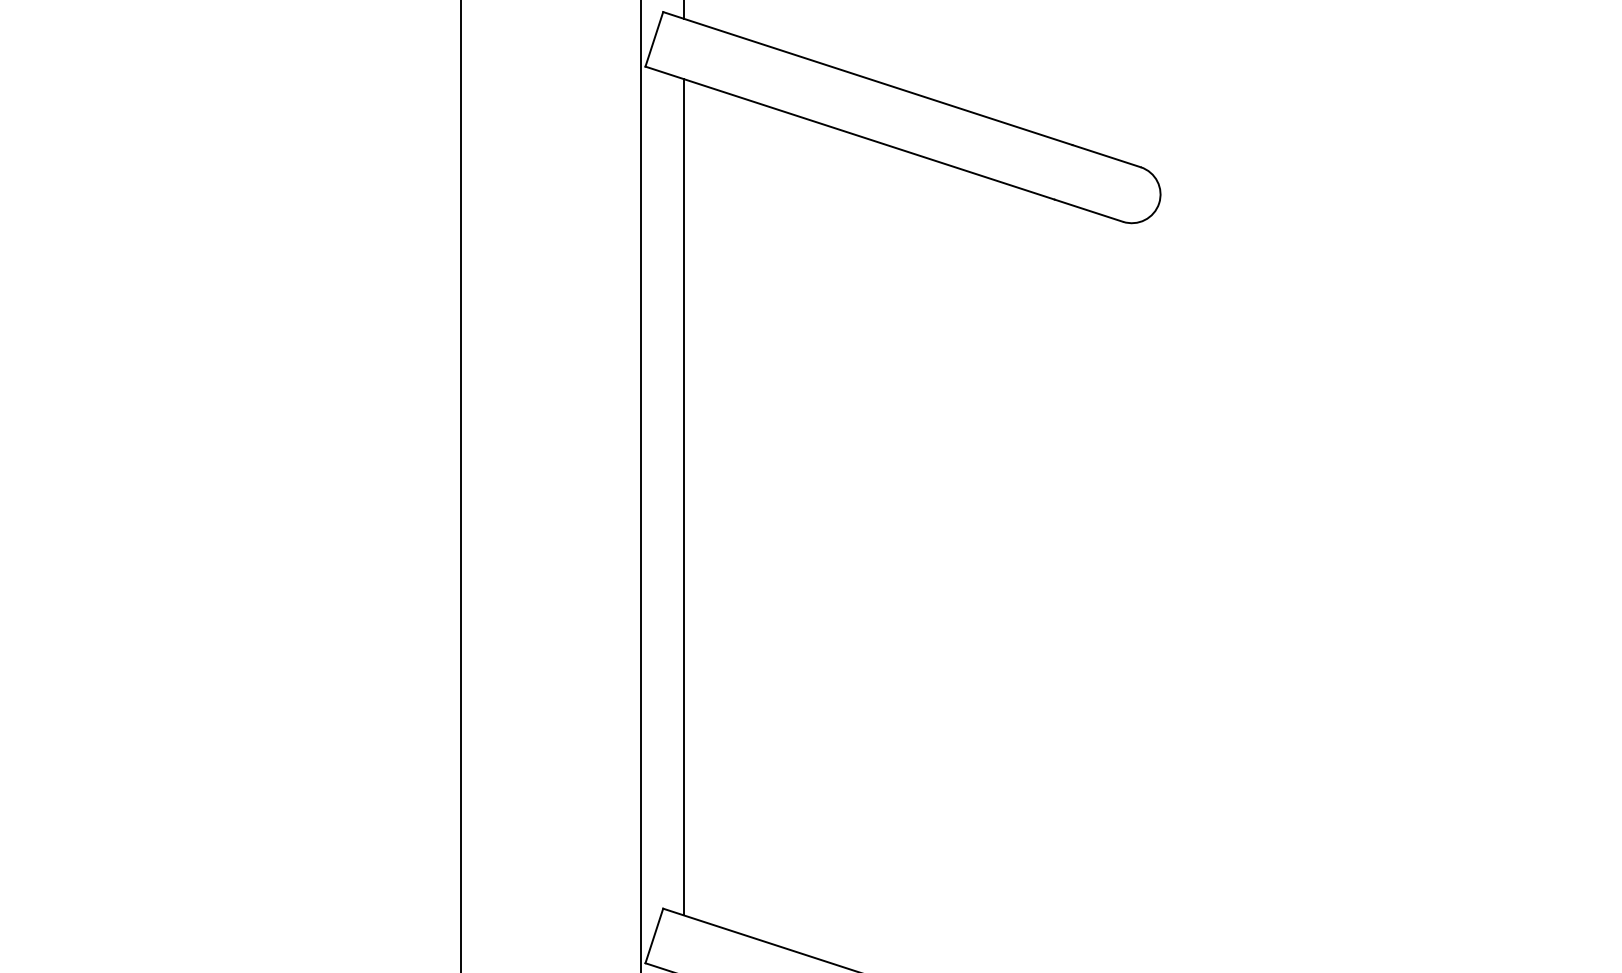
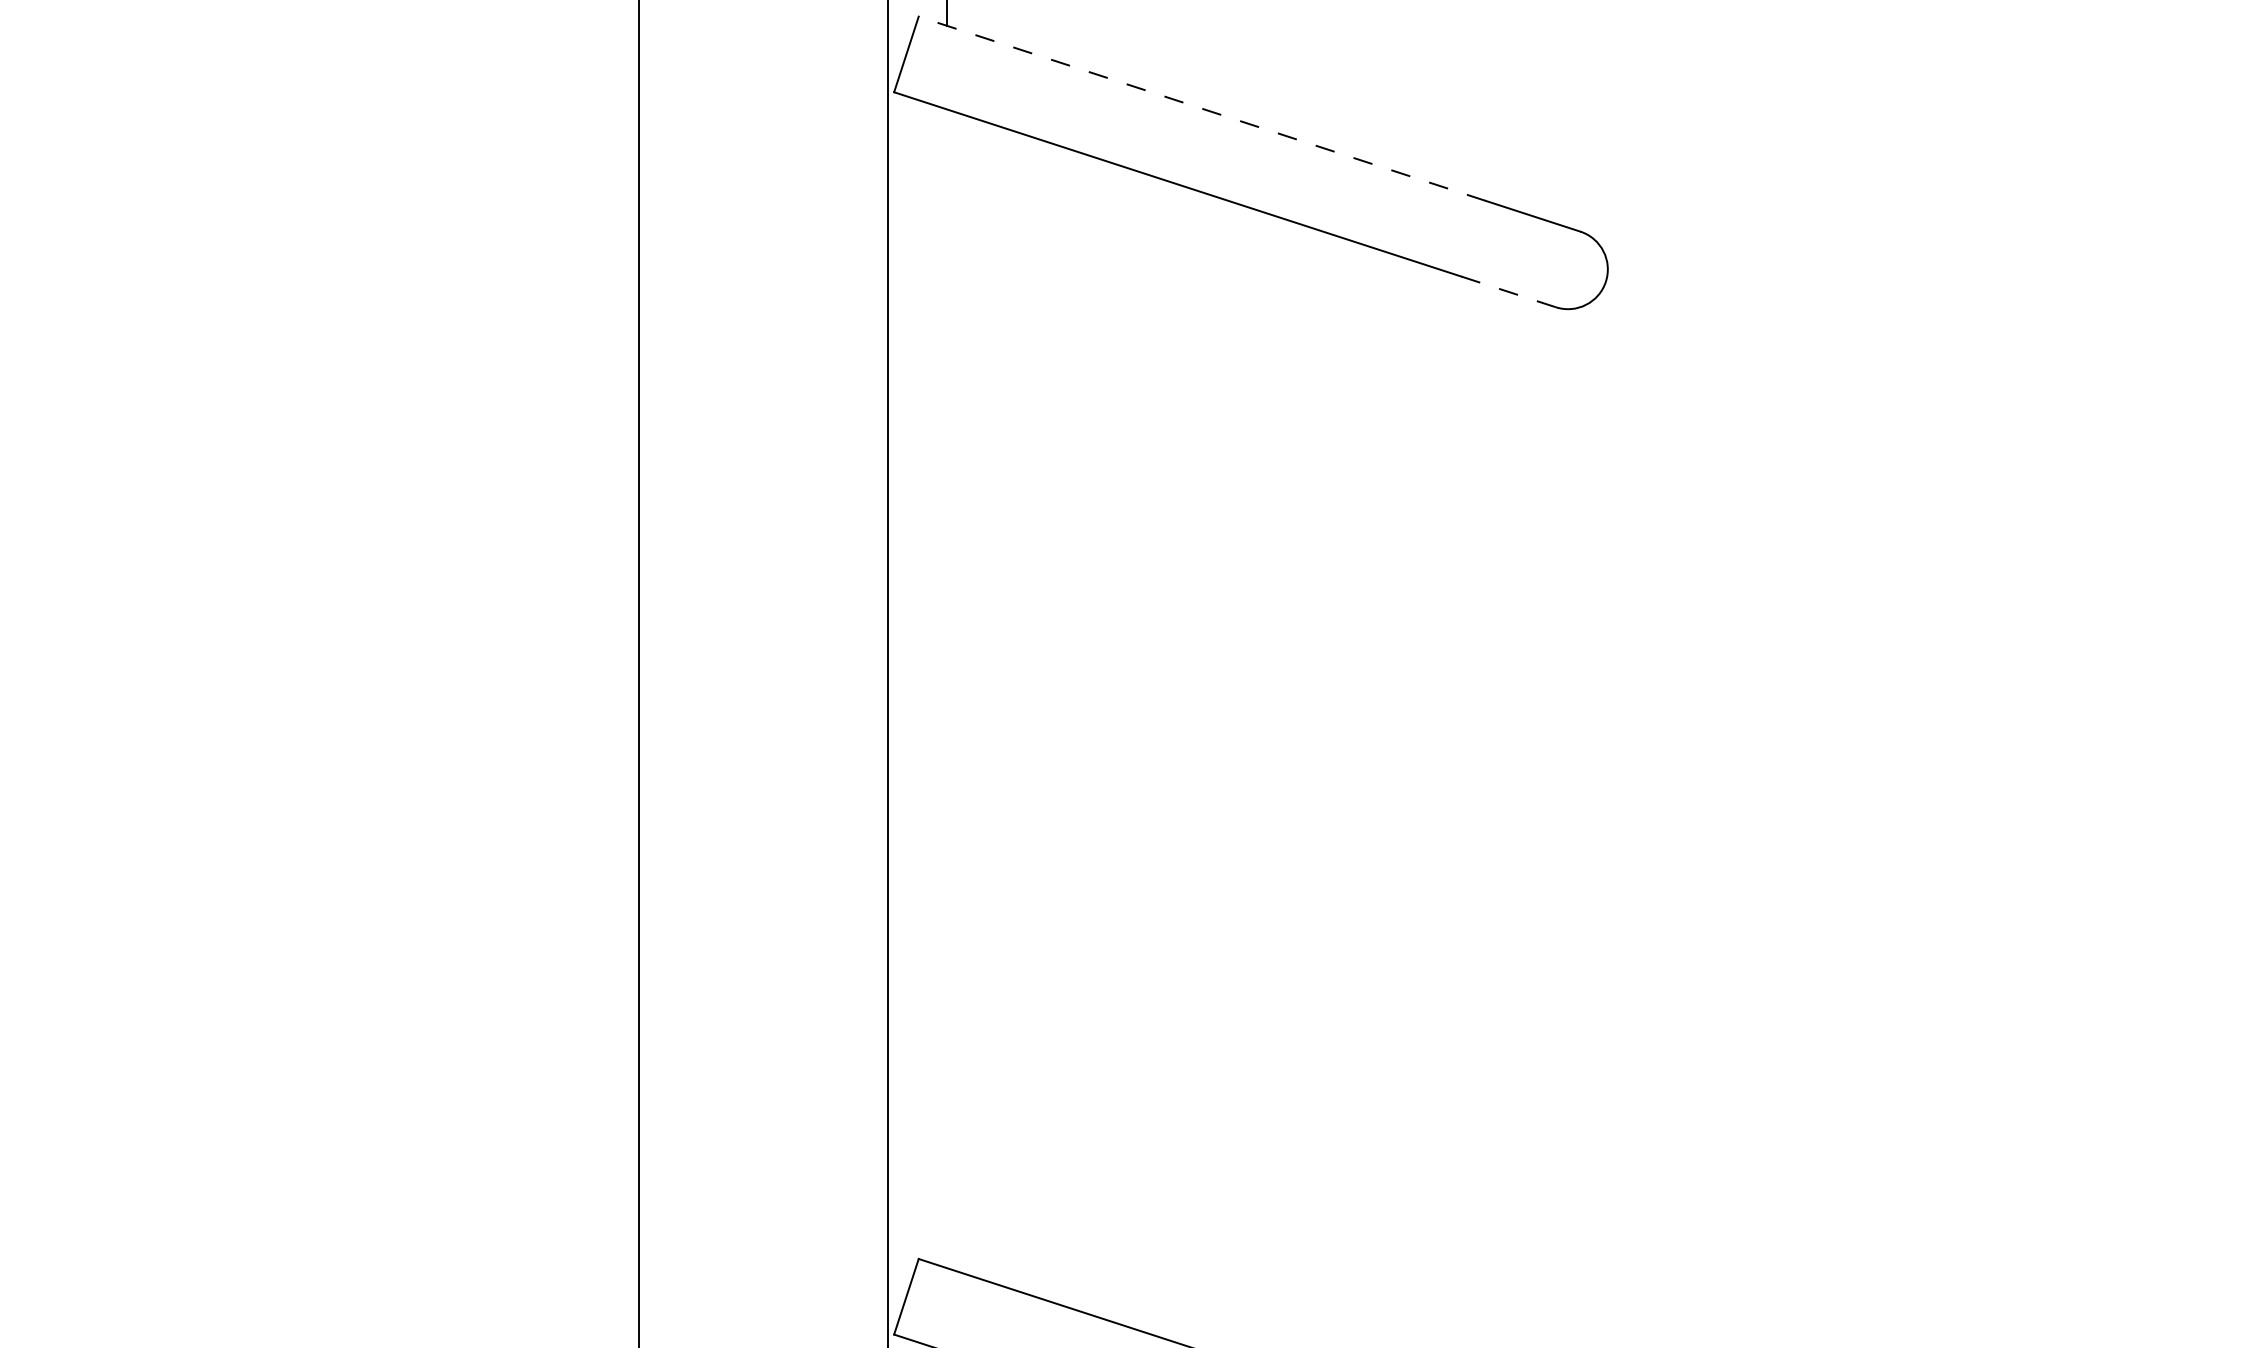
line: (867, 78) -> (1201, 108), solid -> dashed
line: (1088, 210) -> (1508, 291), solid -> dashed
line: (683, 497) -> (946, 689), removed

